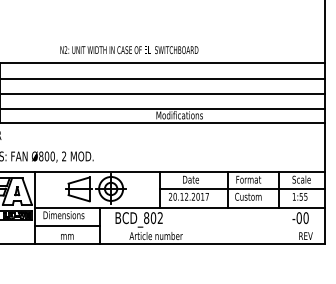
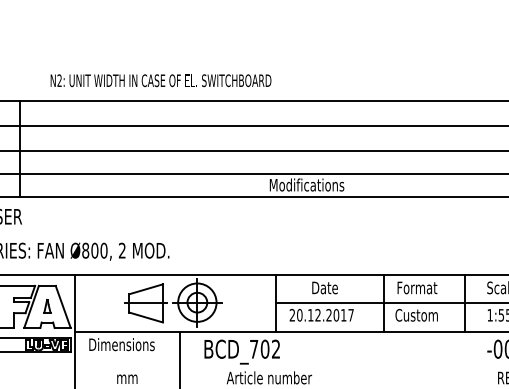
text: (129, 50) -> (161, 81), moved
text: (146, 218) -> (253, 349), BCD_802 -> BCD_702
line: (67, 226) -> (127, 362), removed

